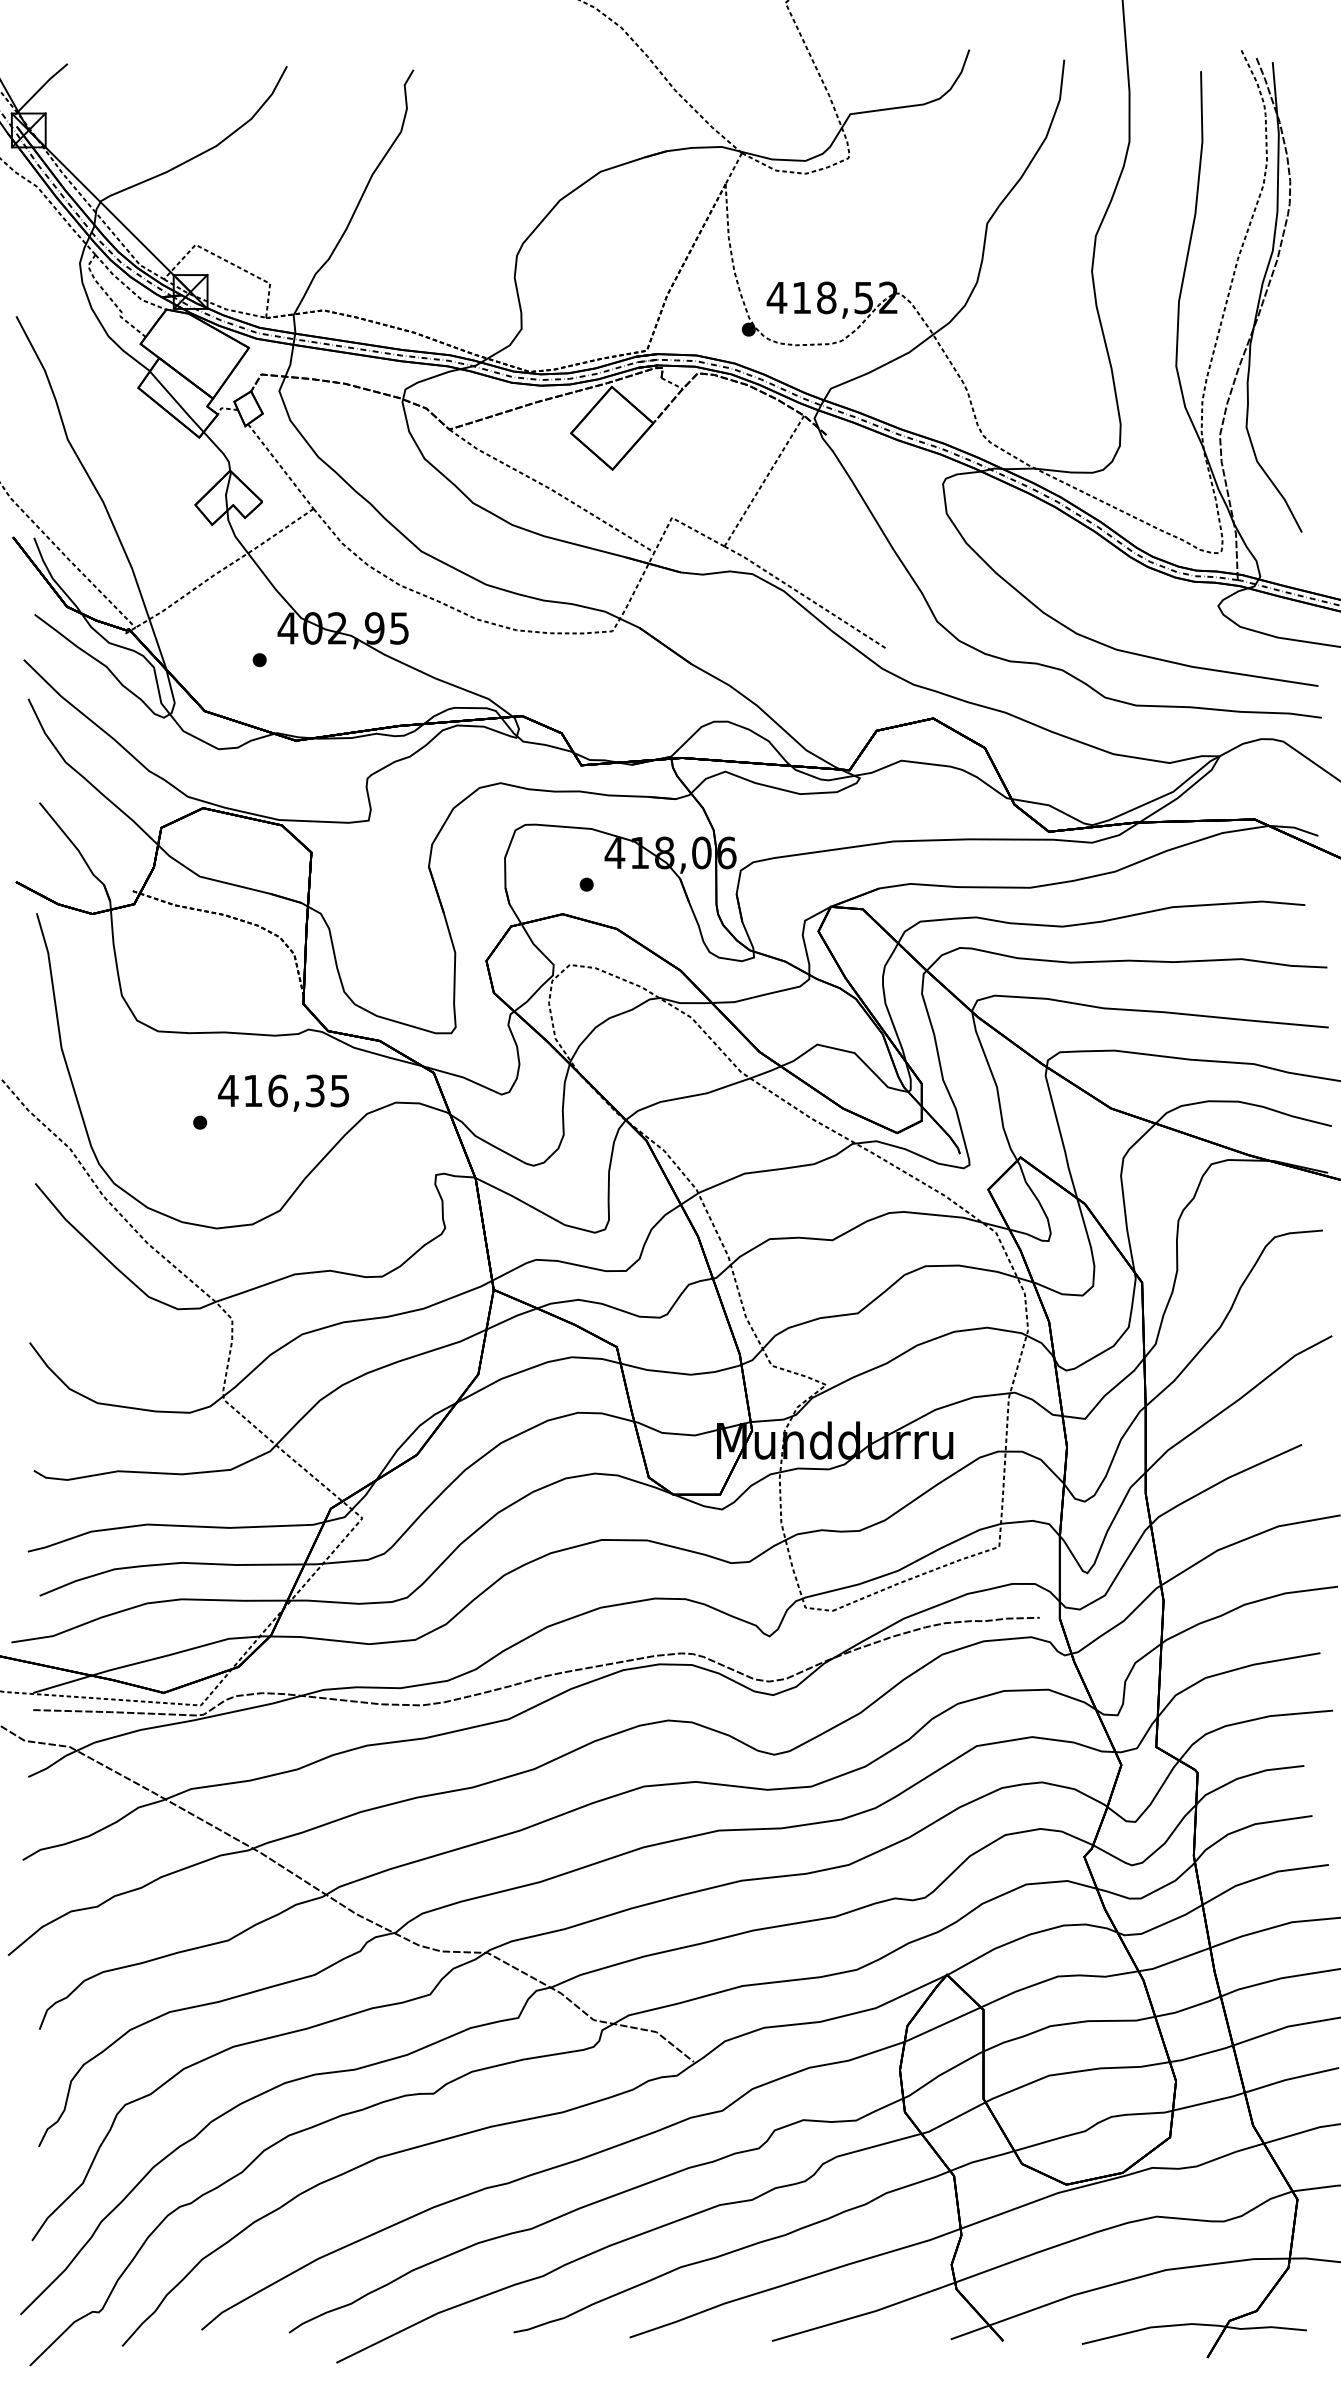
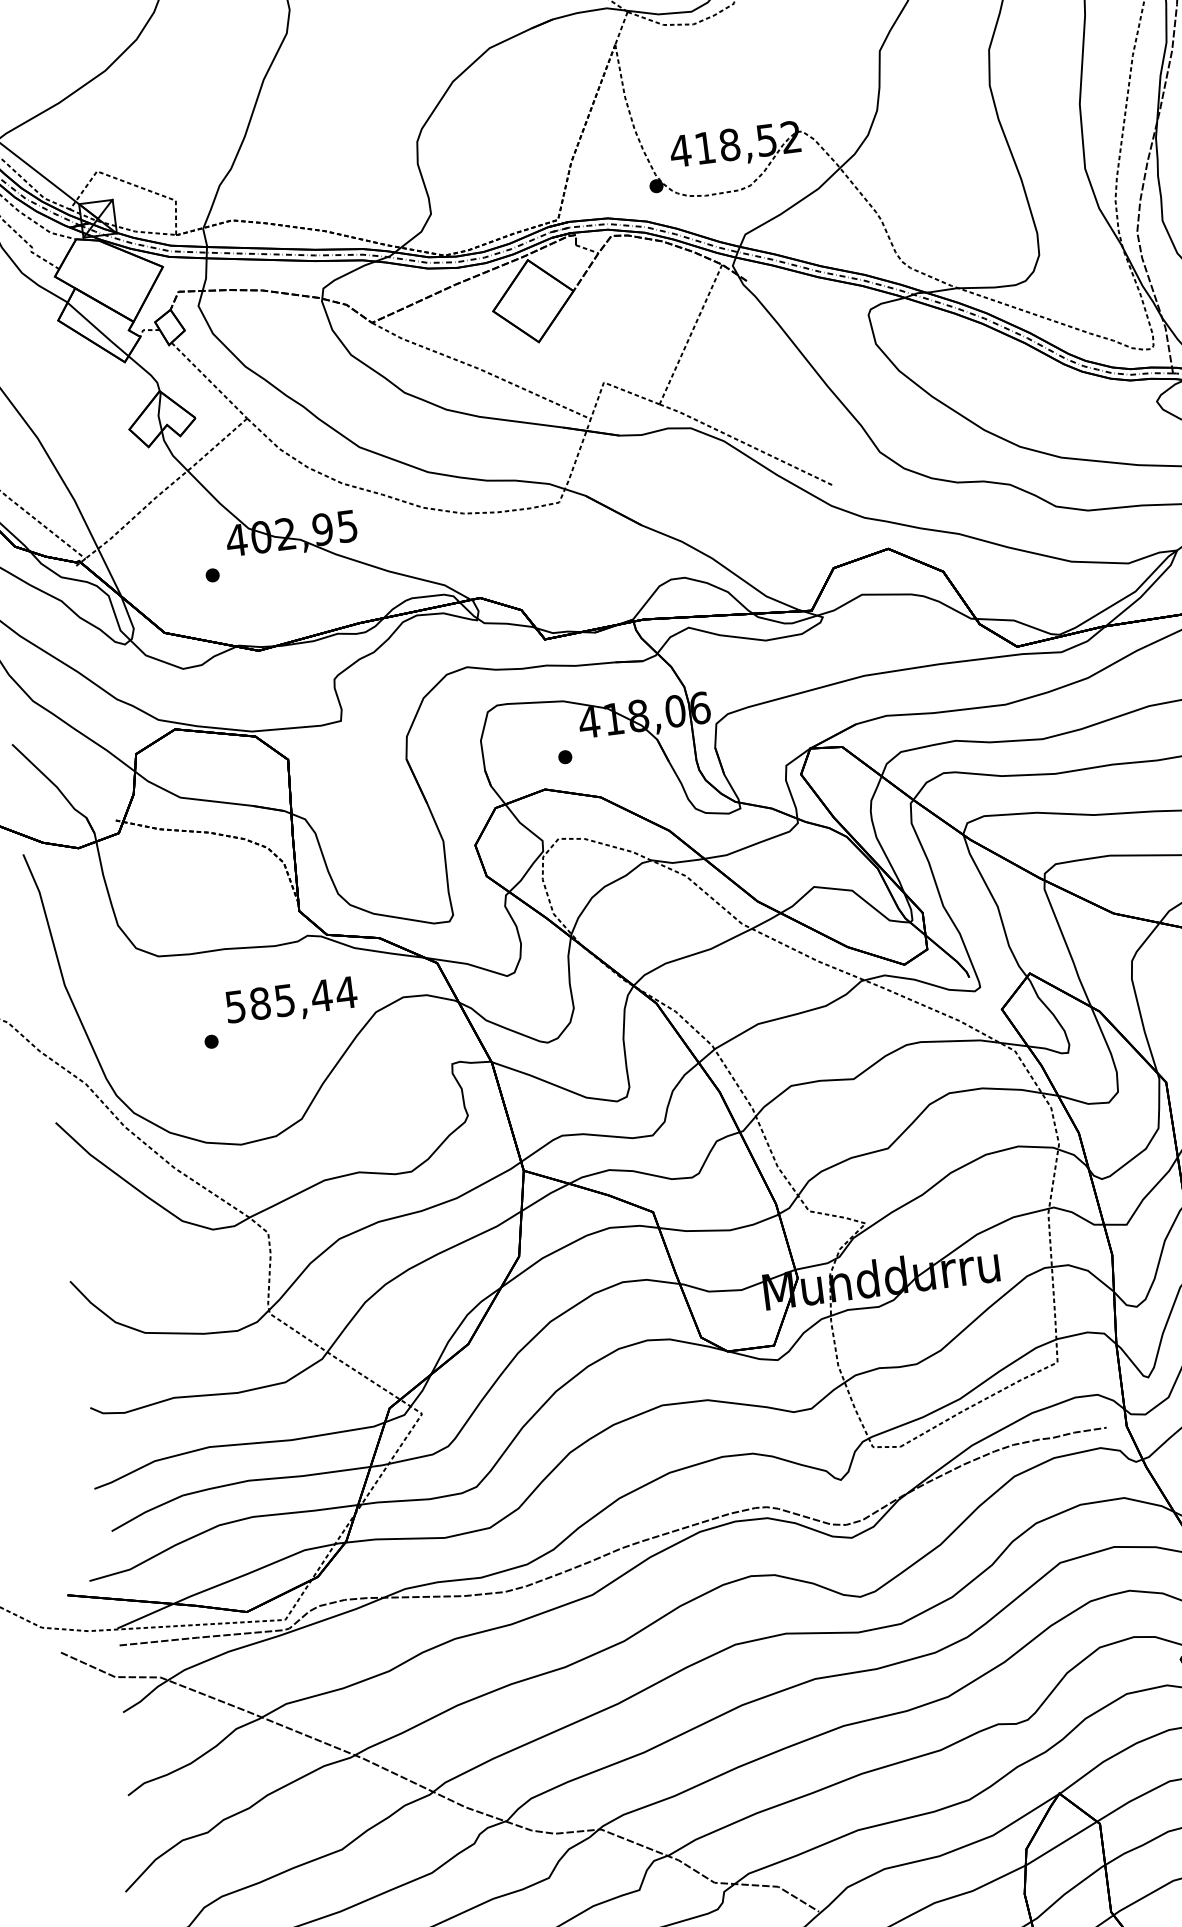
text: (284, 1090) -> (291, 999), 416,35 -> 585,44

